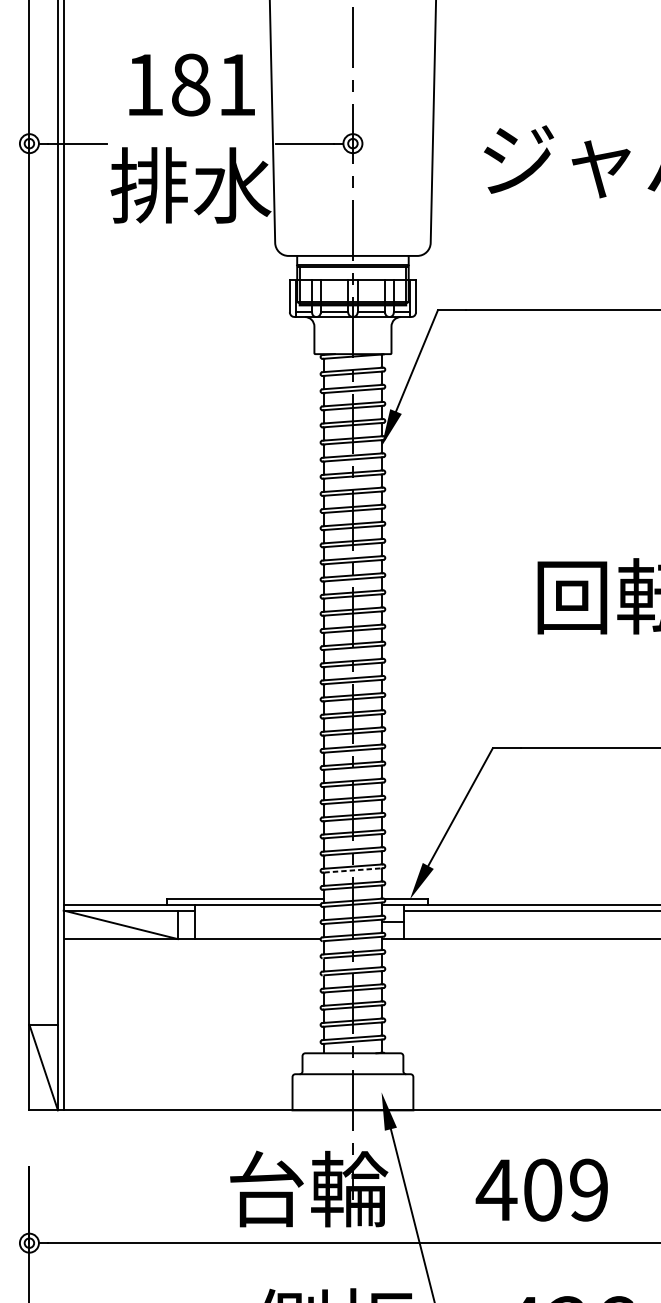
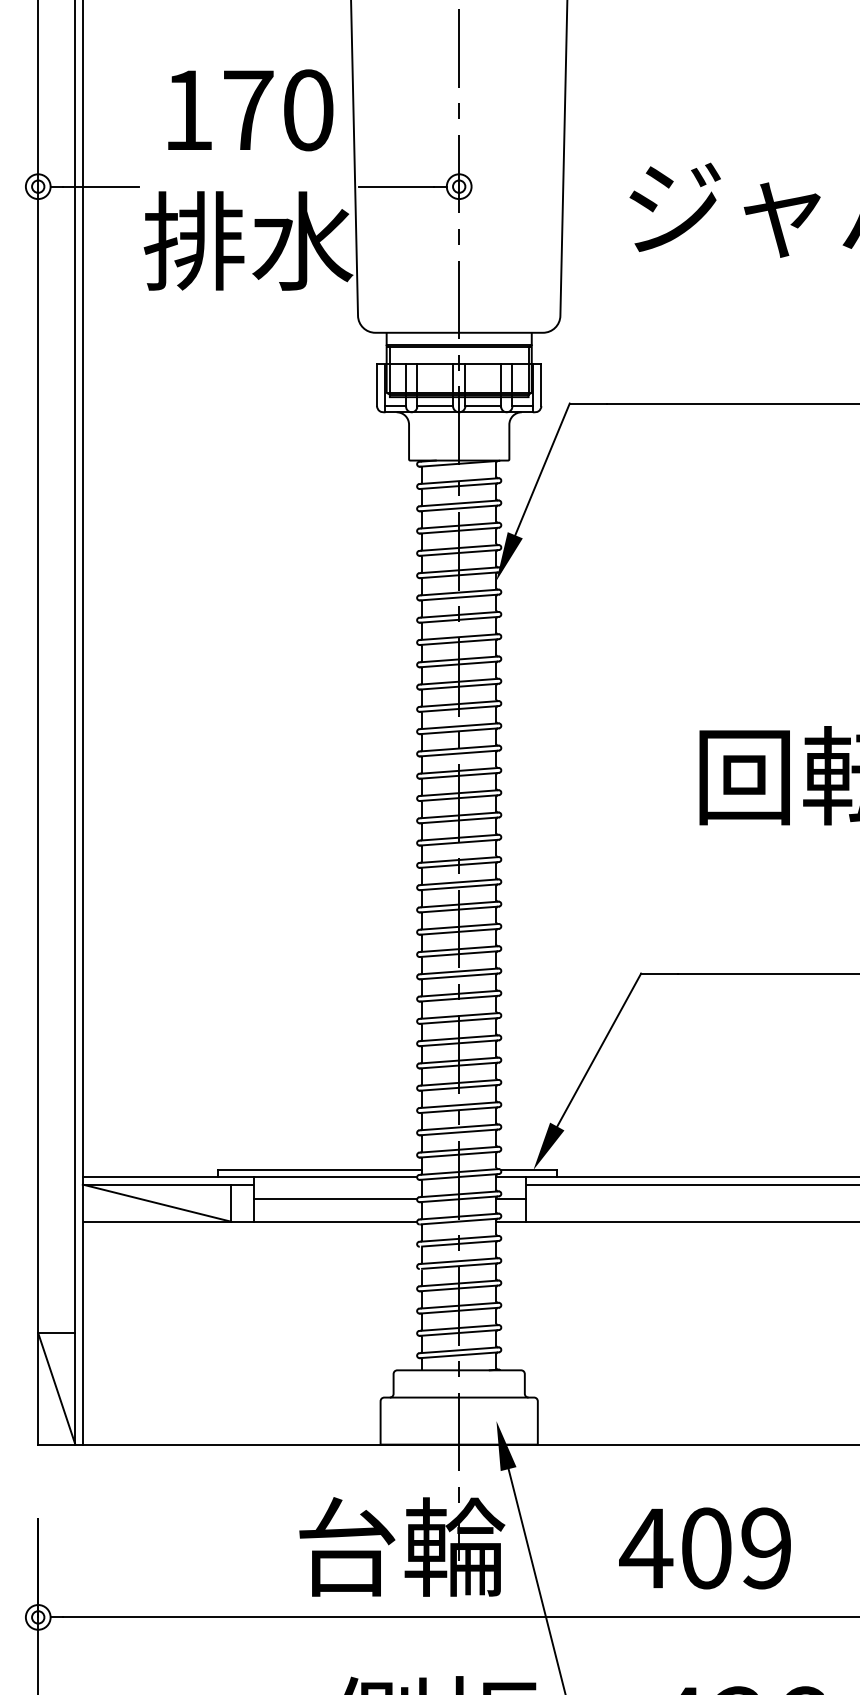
text: (214, 85) -> (278, 110), 181 -> 170
line: (353, 870) -> (459, 1132), dashed -> solid
line: (257, 922) -> (335, 1199), added

